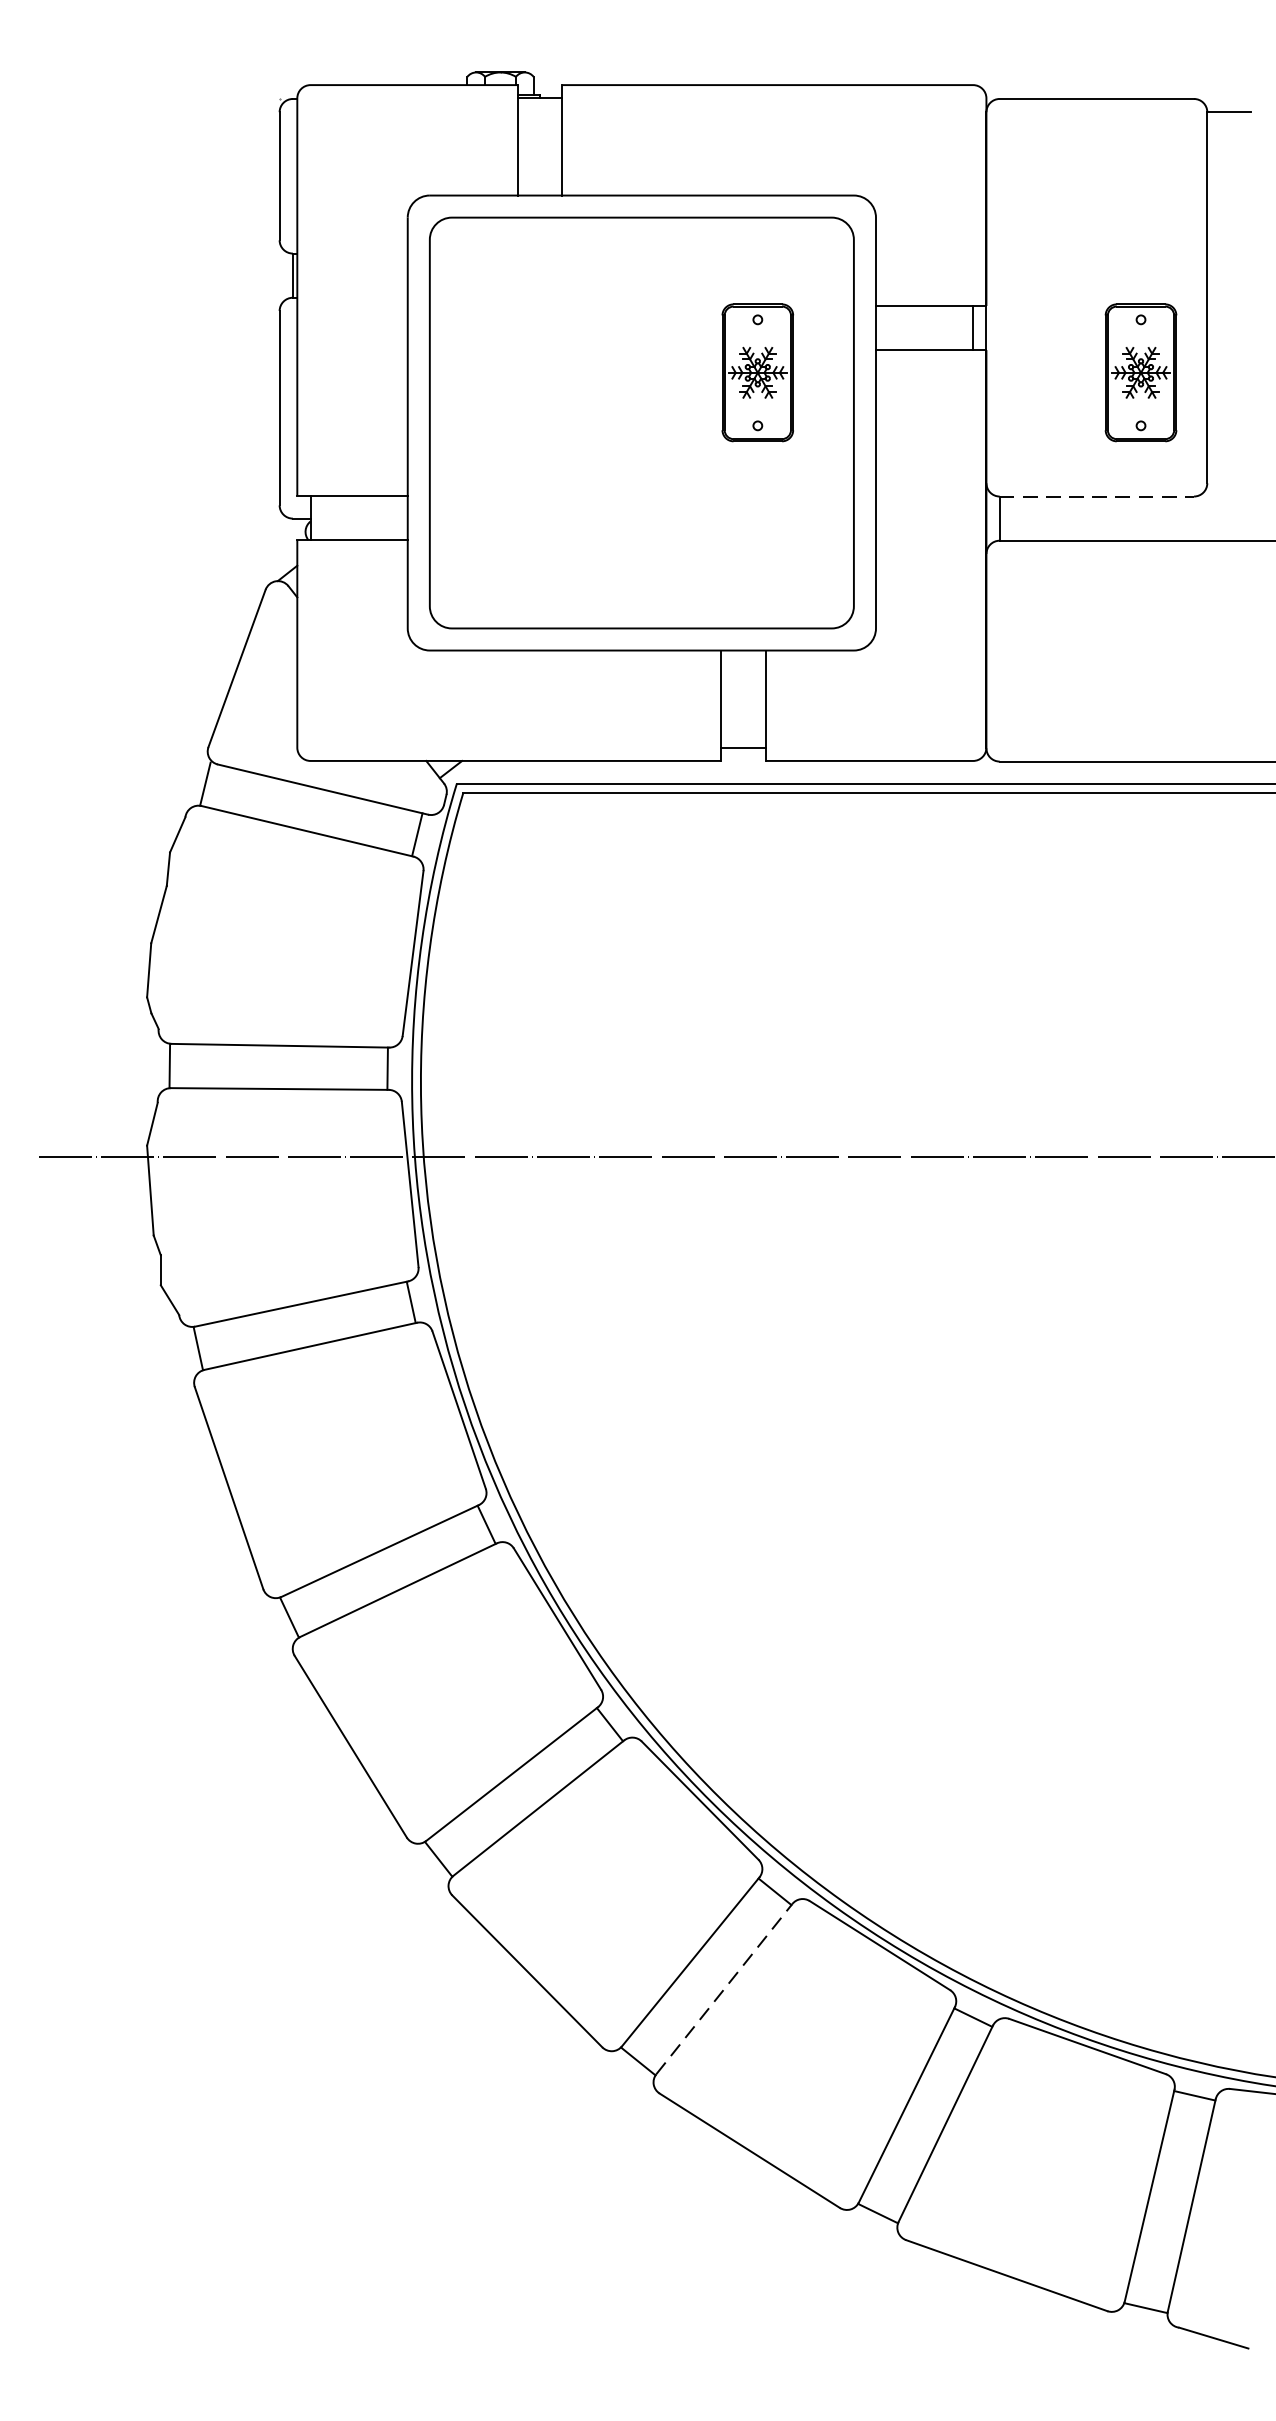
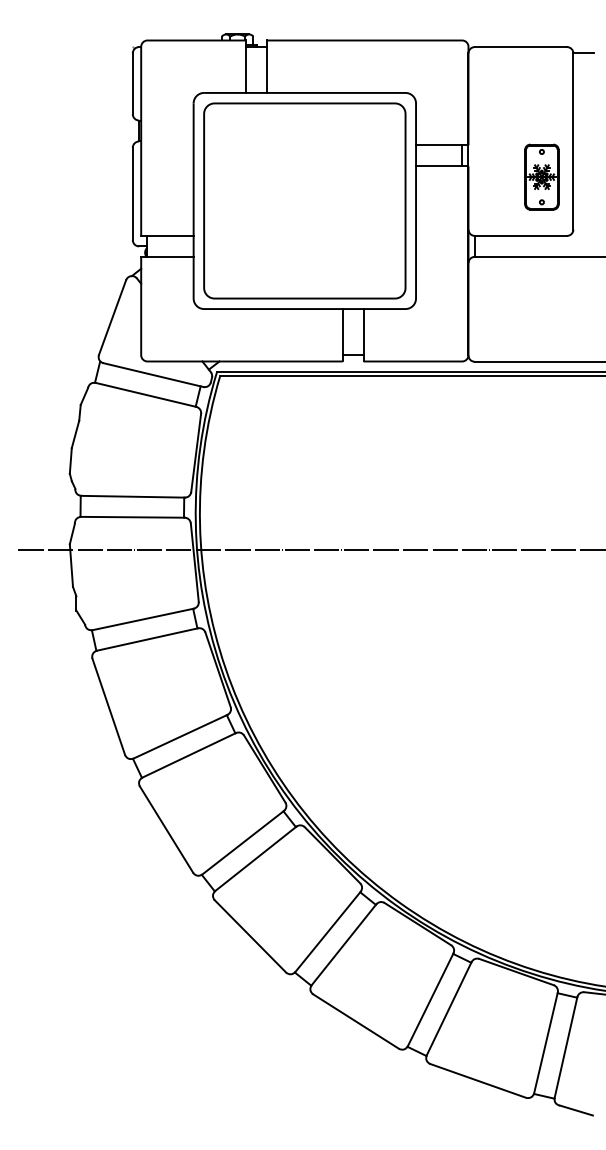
part: (756, 371) -> (359, 176), removed
line: (1098, 495) -> (521, 235), dashed -> solid
line: (725, 1988) -> (344, 944), dashed -> solid

